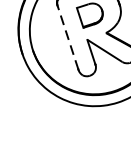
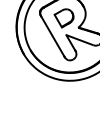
line: (67, 37) -> (52, 36), dashed -> solid

